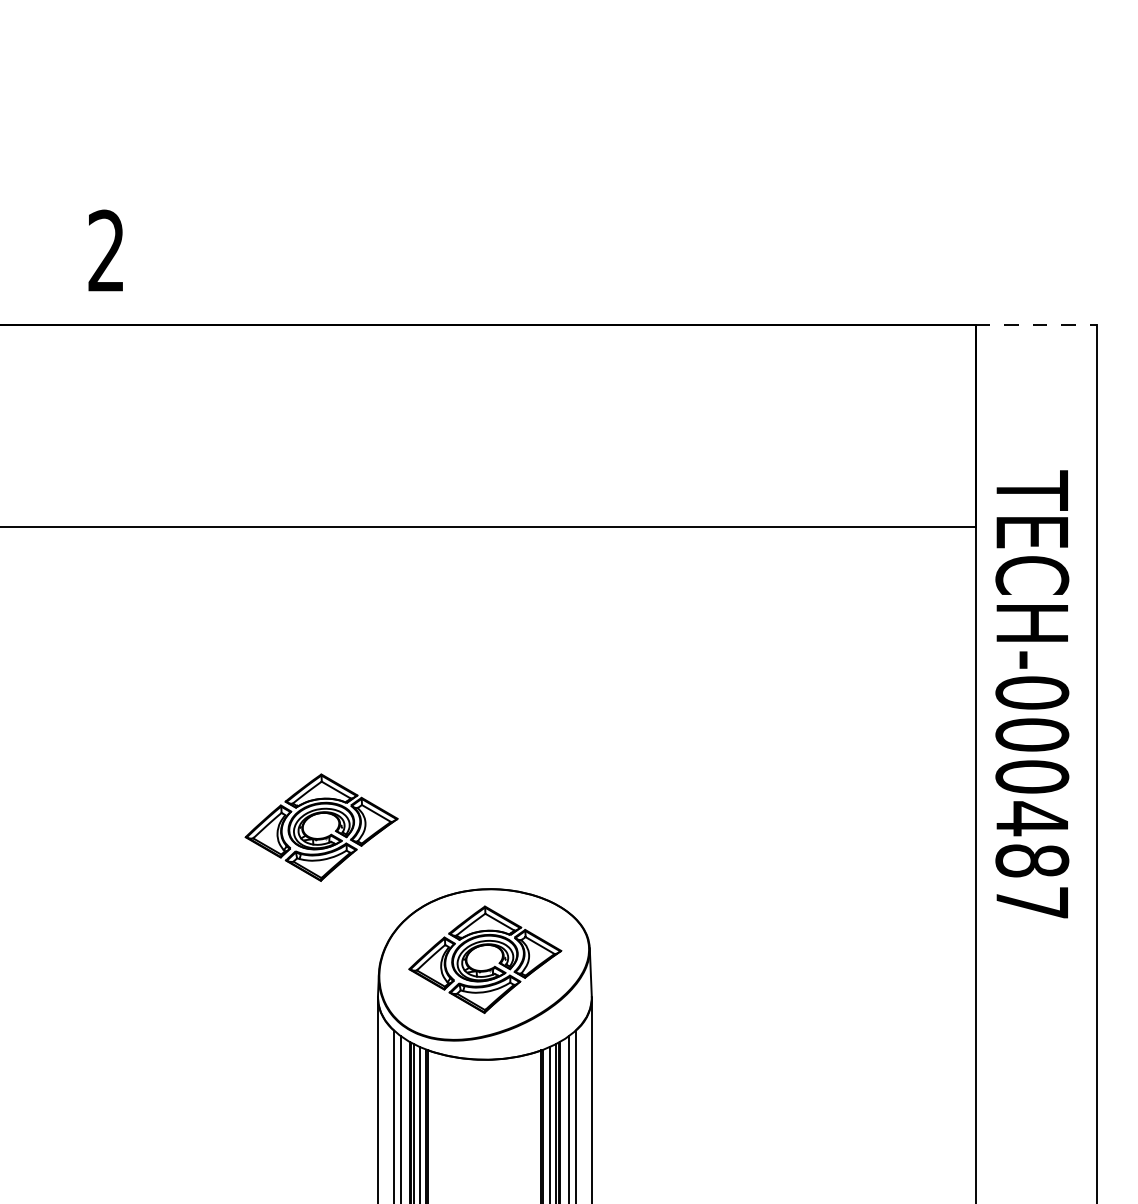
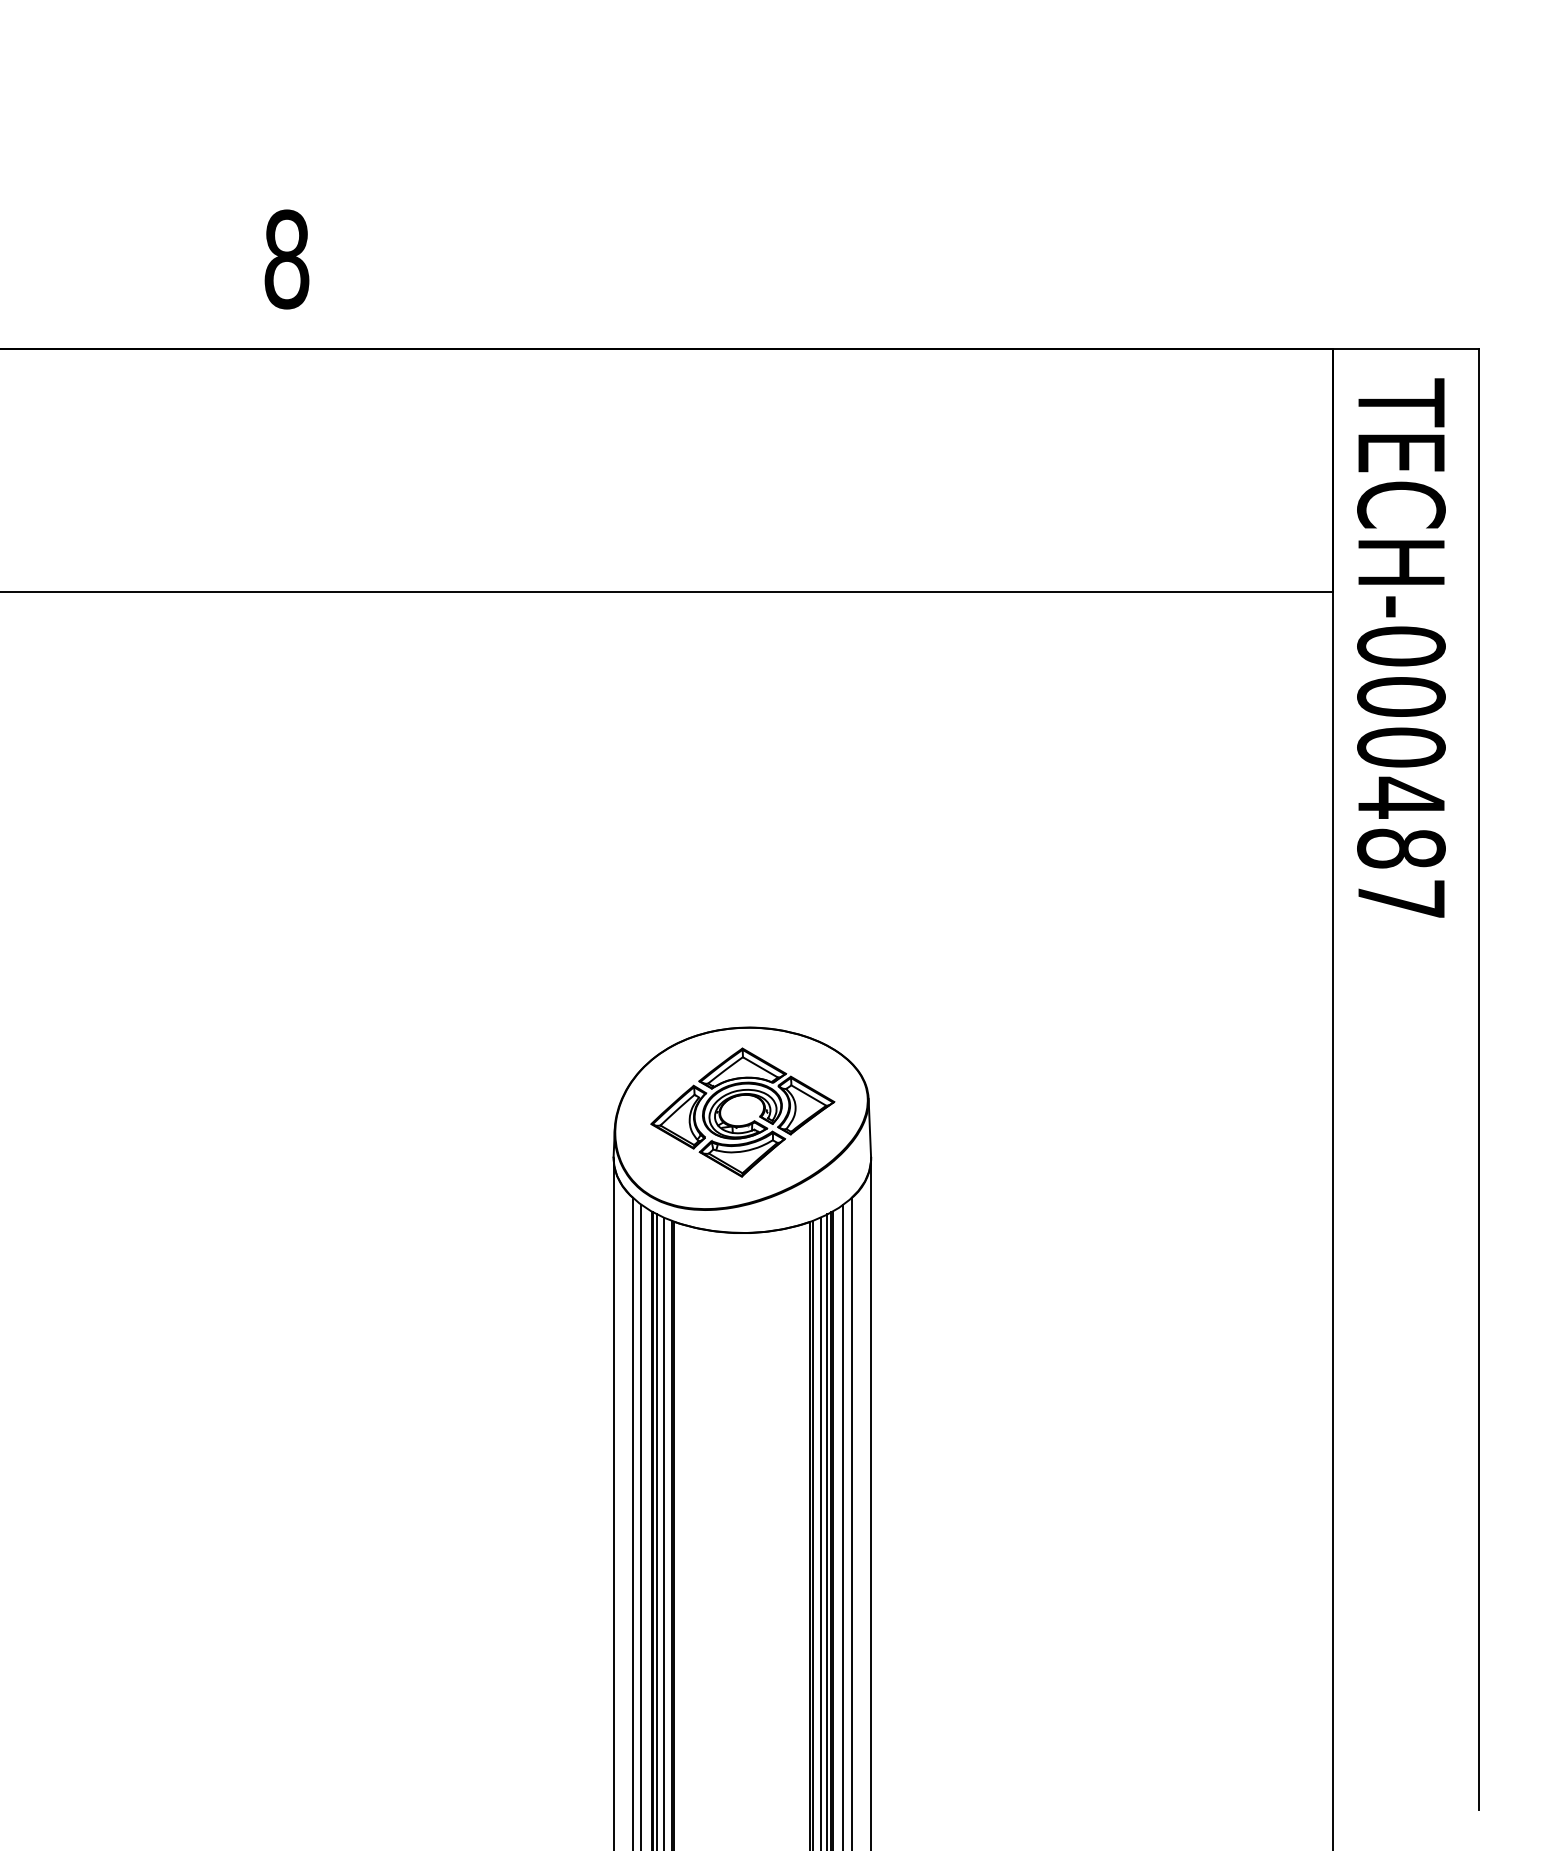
text: (106, 251) -> (286, 259), 2 -> 8
line: (1036, 325) -> (1406, 348), dashed -> solid
text: (1032, 693) -> (1401, 647), moved
part: (321, 837) -> (545, 965), removed

